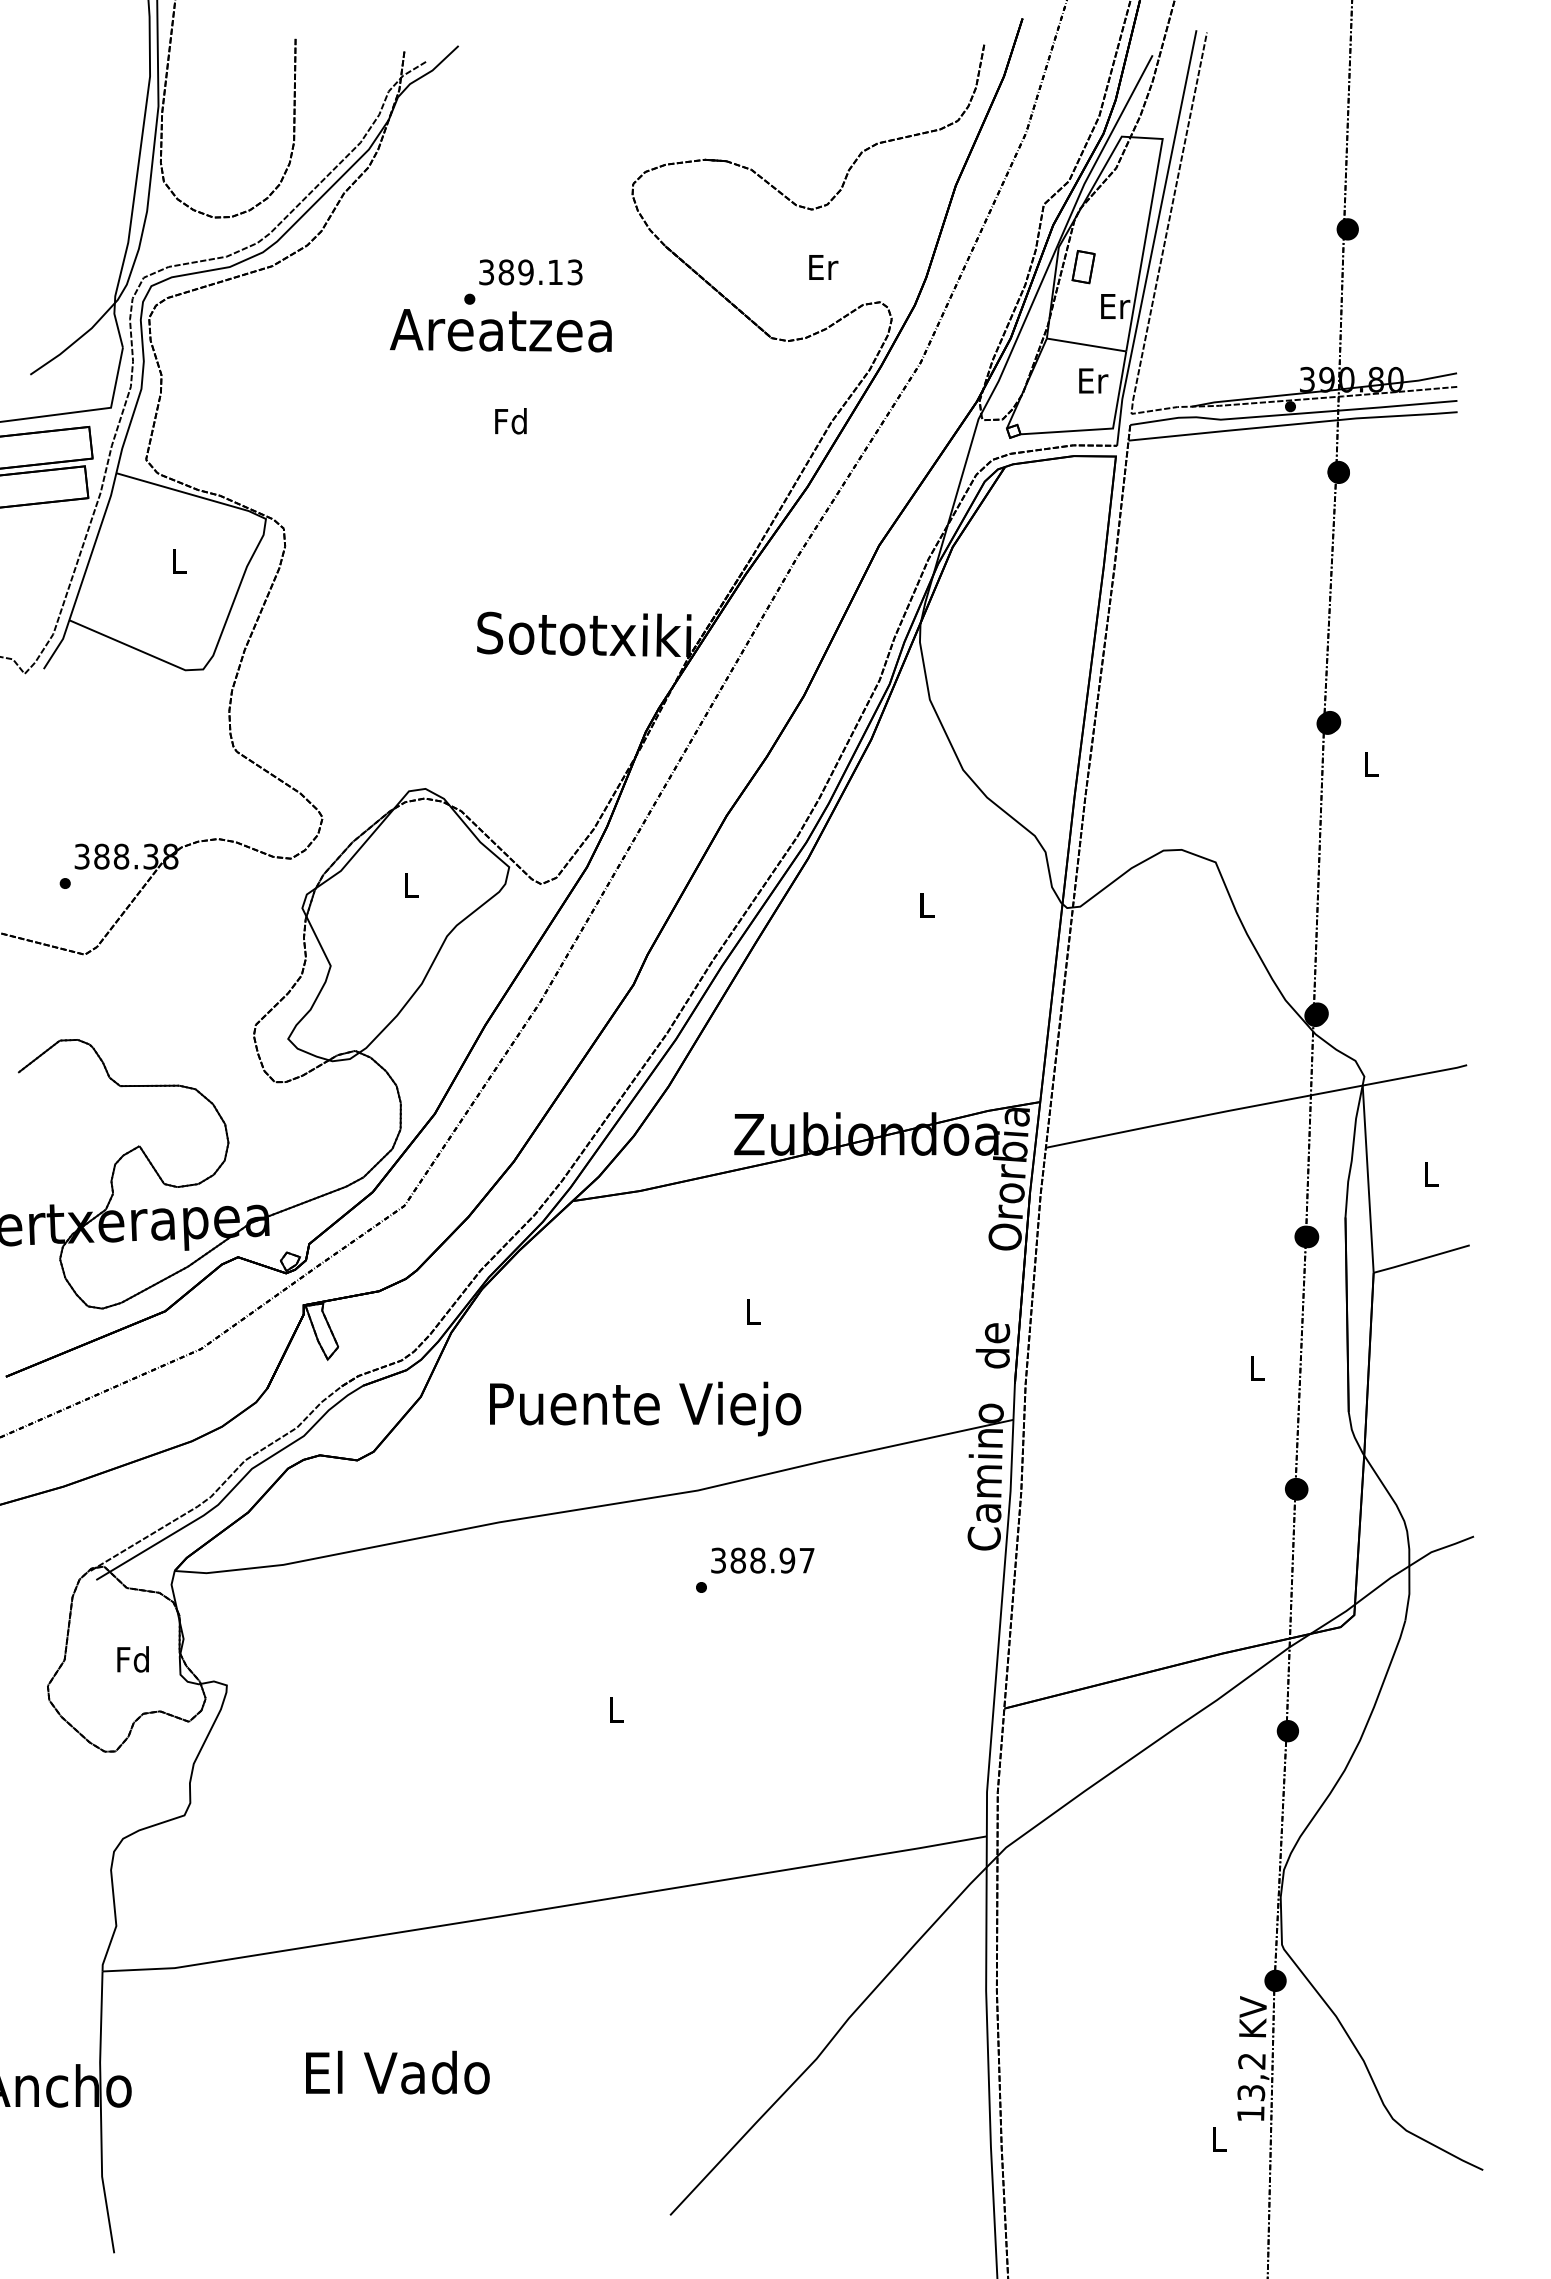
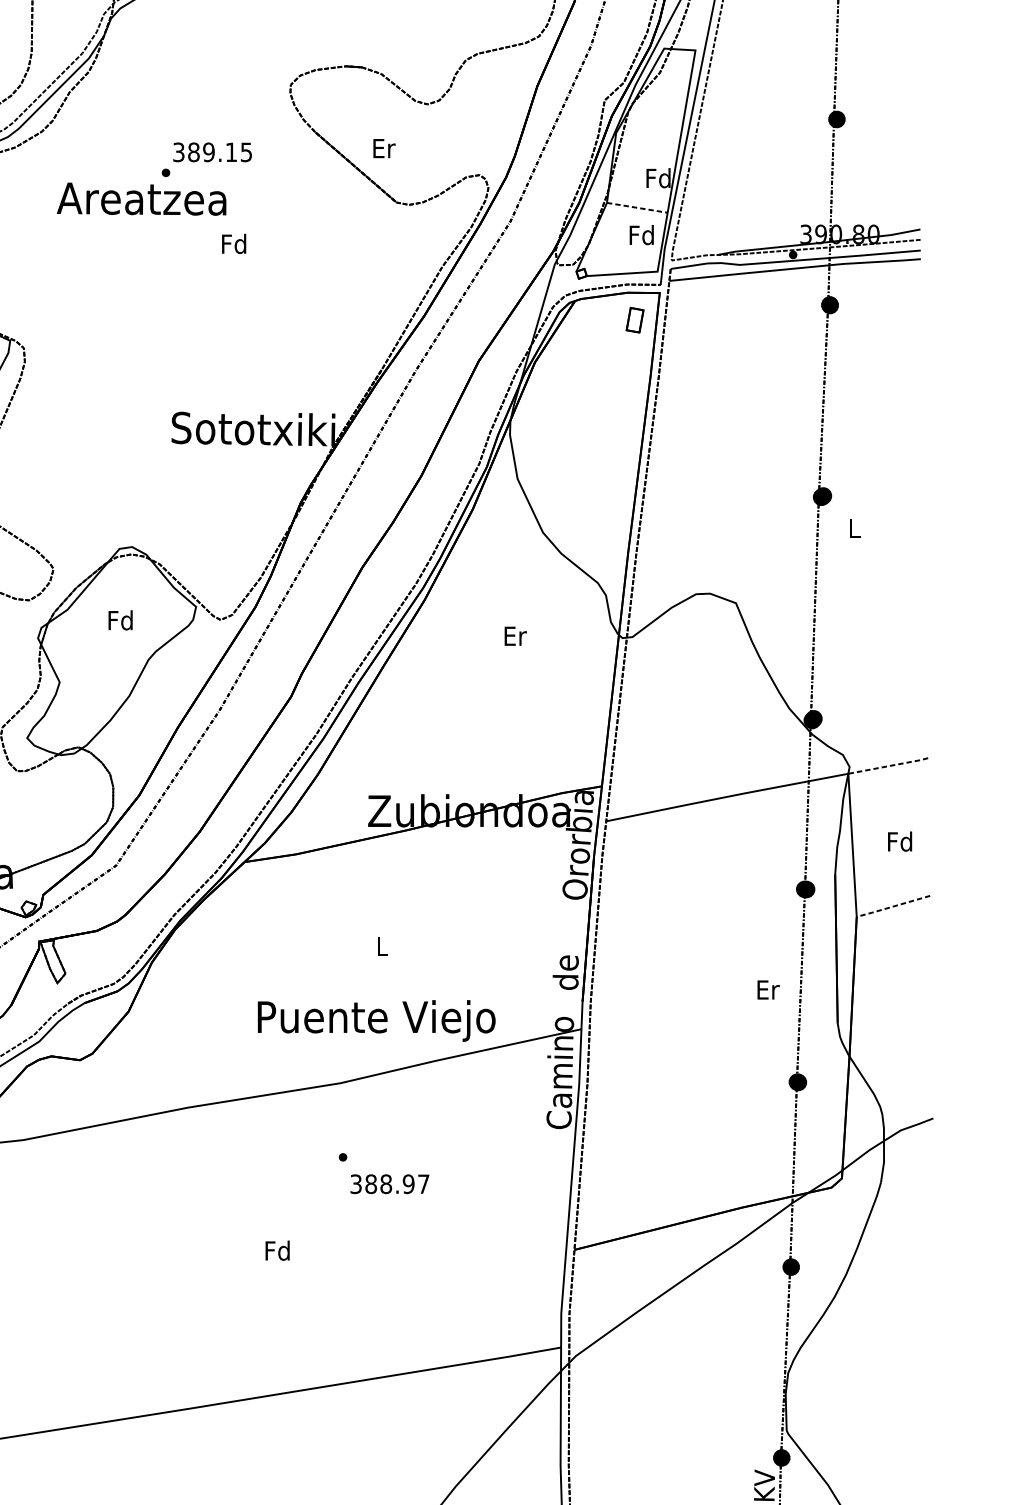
text: (823, 267) -> (384, 148), moved
part: (1083, 267) -> (634, 320), moved
text: (575, 271) -> (246, 151), 389.13 -> 389.15
text: (1114, 306) -> (658, 178), Er -> Fd
text: (500, 330) -> (141, 199), moved
line: (1087, 345) -> (638, 208), solid -> dashed
text: (1092, 380) -> (641, 234), Er -> Fd
text: (510, 421) -> (233, 244), moved
text: (410, 884) -> (120, 620), L -> Fd
text: (927, 905) -> (515, 636), L -> Er
line: (1415, 1075) -> (888, 766), solid -> dashed
text: (1430, 1174) -> (900, 841), L -> Fd
line: (1421, 1259) -> (893, 906), solid -> dashed
text: (1257, 1368) -> (767, 989), L -> Er
text: (645, 1408) -> (376, 1020), moved
text: (762, 1560) -> (389, 1184), moved
text: (615, 1709) -> (277, 1250), L -> Fd

